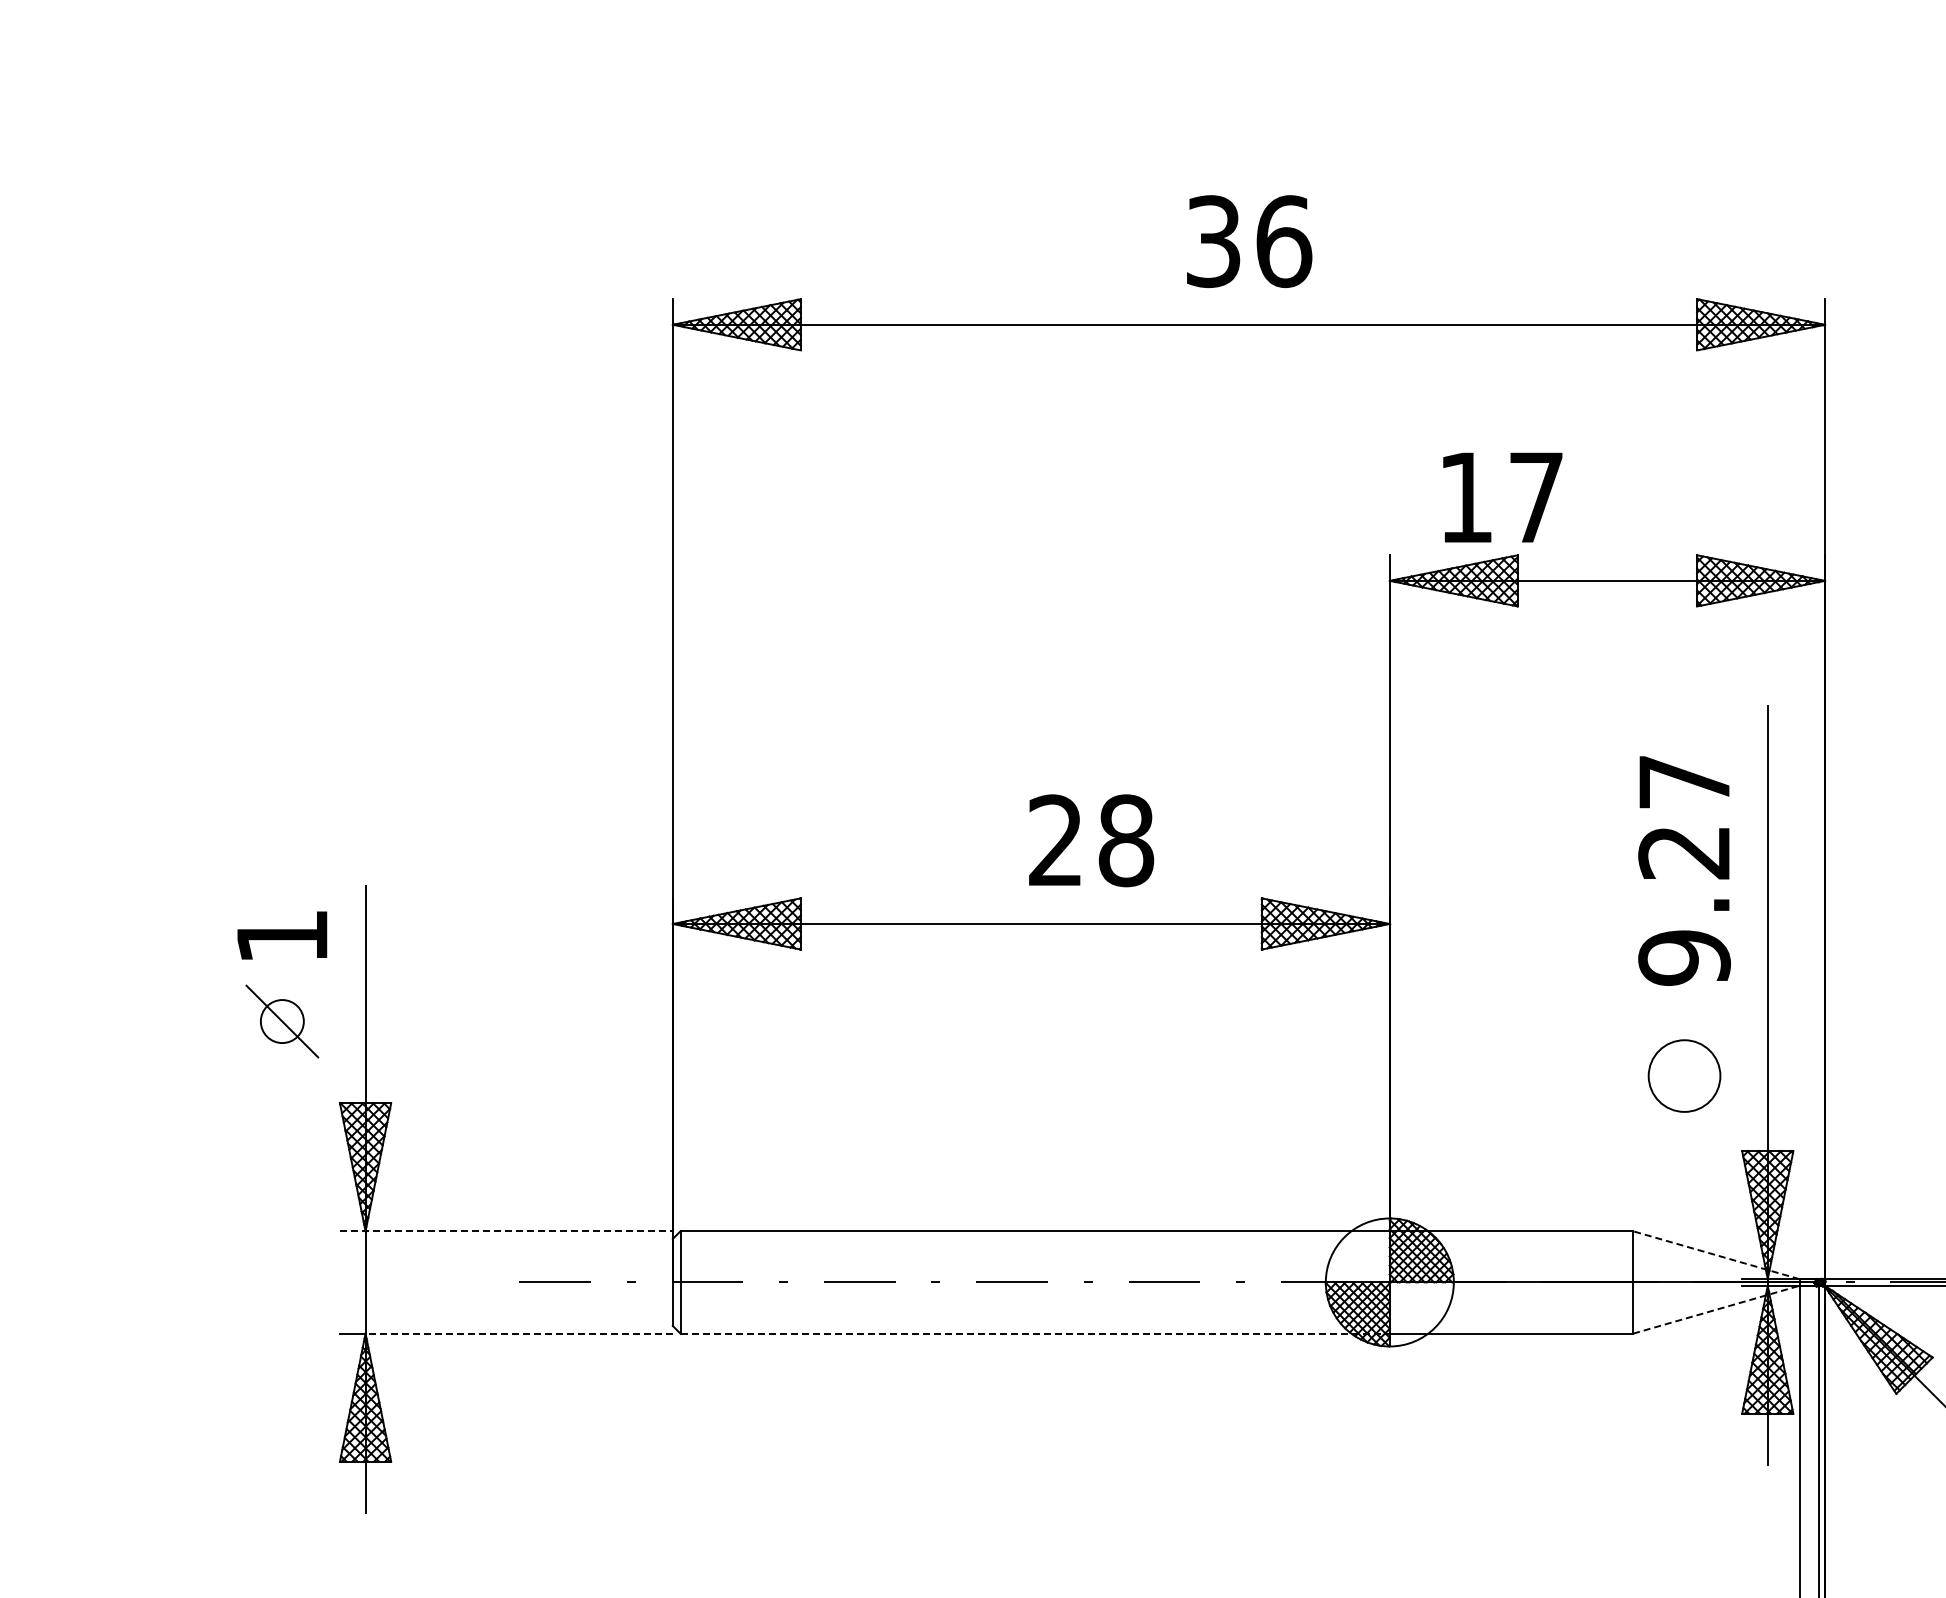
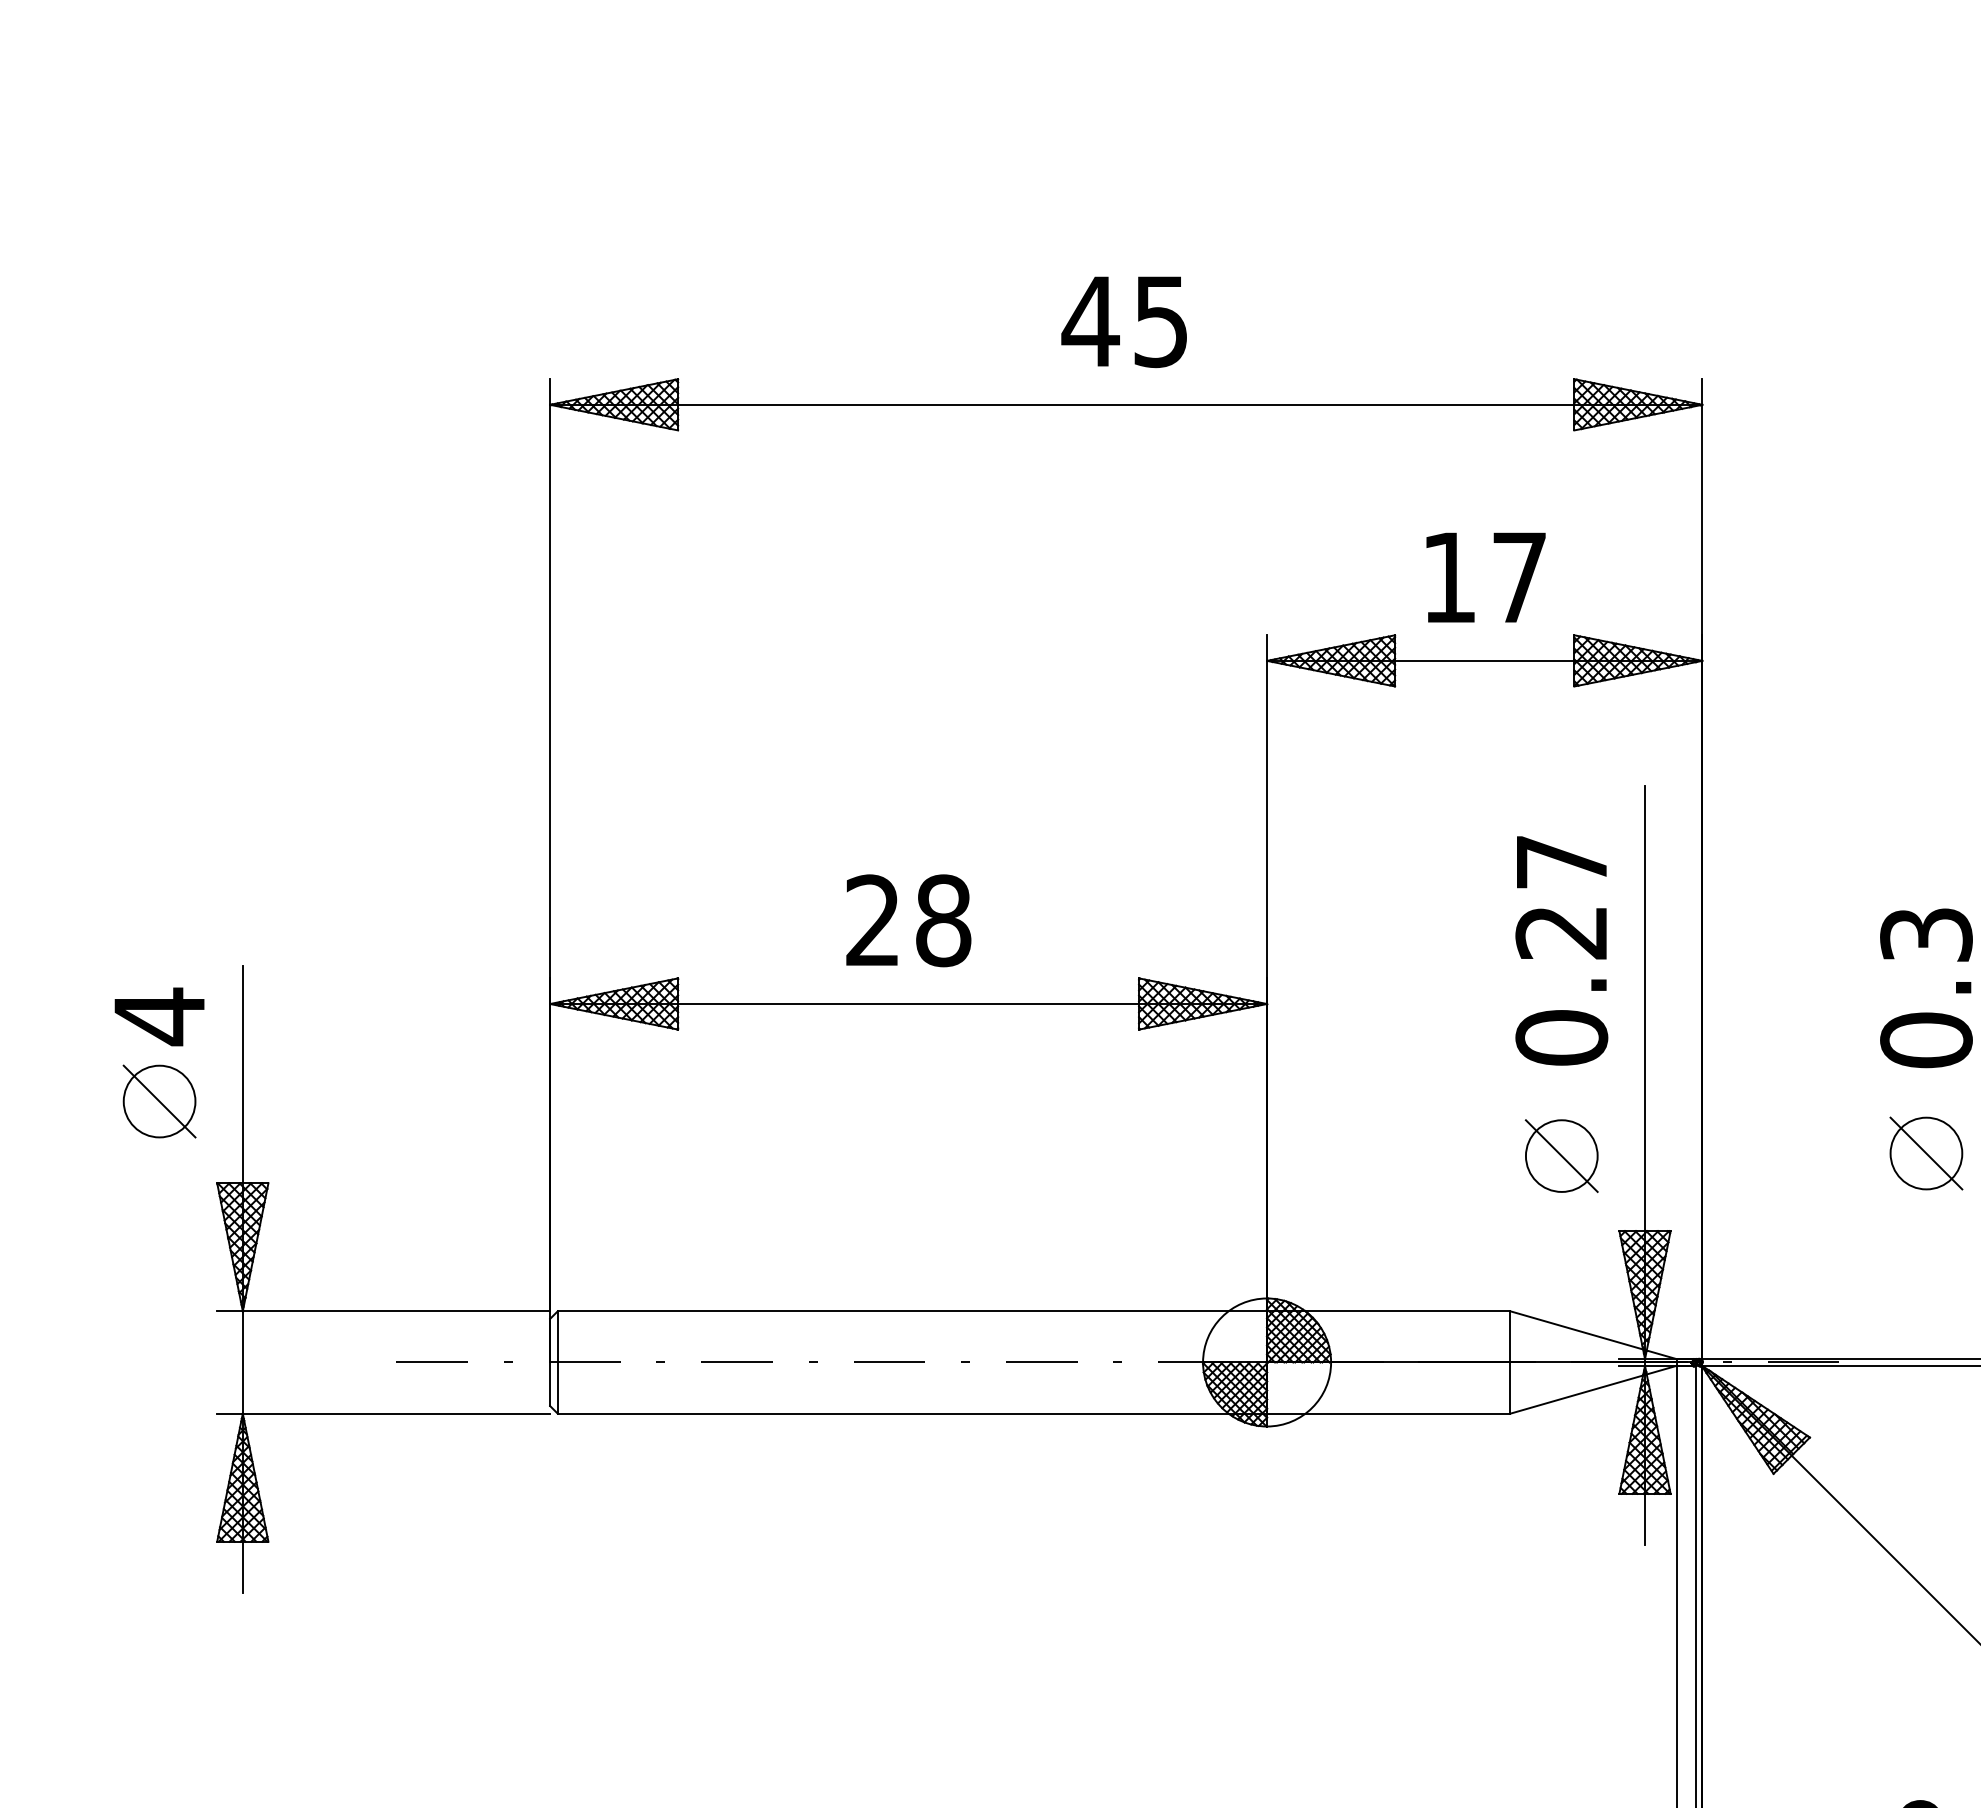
text: (1248, 241) -> (1125, 321), 36 -> 45
text: (1502, 497) -> (1485, 577), moved
text: (1091, 840) -> (908, 920), moved
text: (282, 936) -> (159, 1016), 1 -> 4
text: (1684, 957) -> (1561, 1037), 9.27 -> 0.27
circle: (282, 1021) -> (159, 1101), size x1.67
line: (1684, 1075) -> (1561, 1155), added
line: (507, 1231) -> (384, 1311), dashed -> solid
line: (1716, 1255) -> (1593, 1335), dashed -> solid
line: (1716, 1309) -> (1593, 1389), dashed -> solid
line: (519, 1333) -> (396, 1413), dashed -> solid
line: (1035, 1333) -> (912, 1413), dashed -> solid

